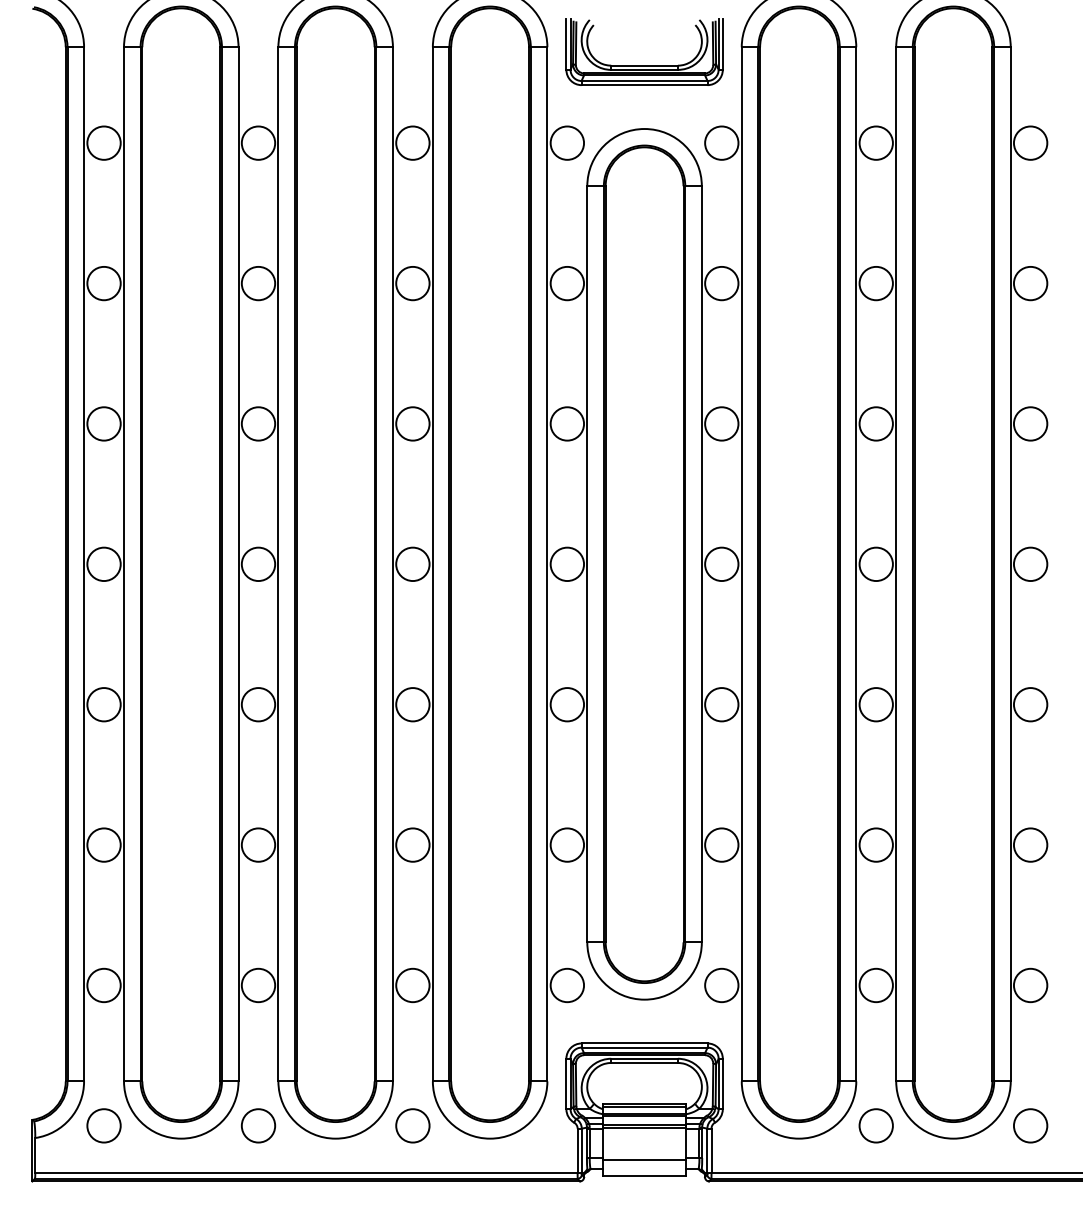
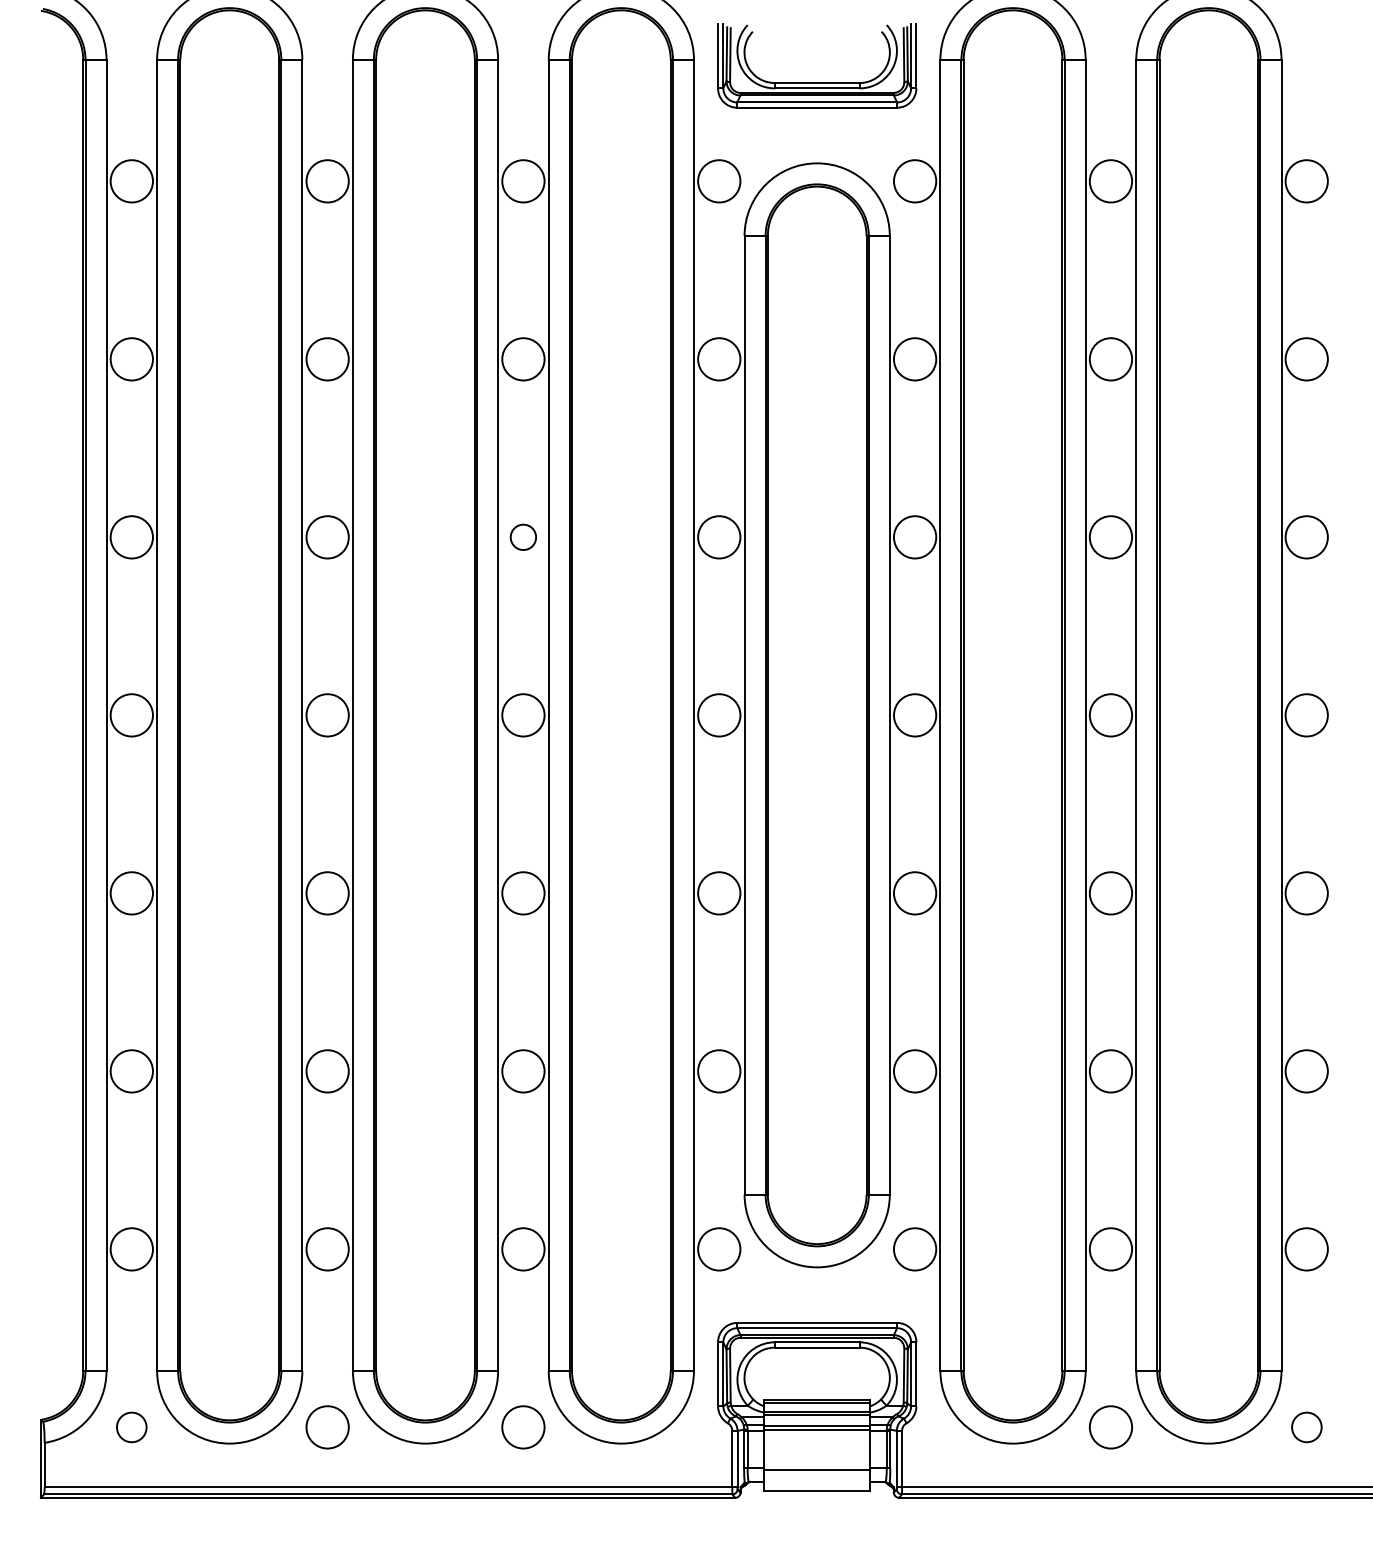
circle: (412, 423) -> (522, 536), size x0.6
circle: (103, 1125) -> (131, 1426), size x0.7
circle: (1030, 1125) -> (1306, 1426), size x0.7

